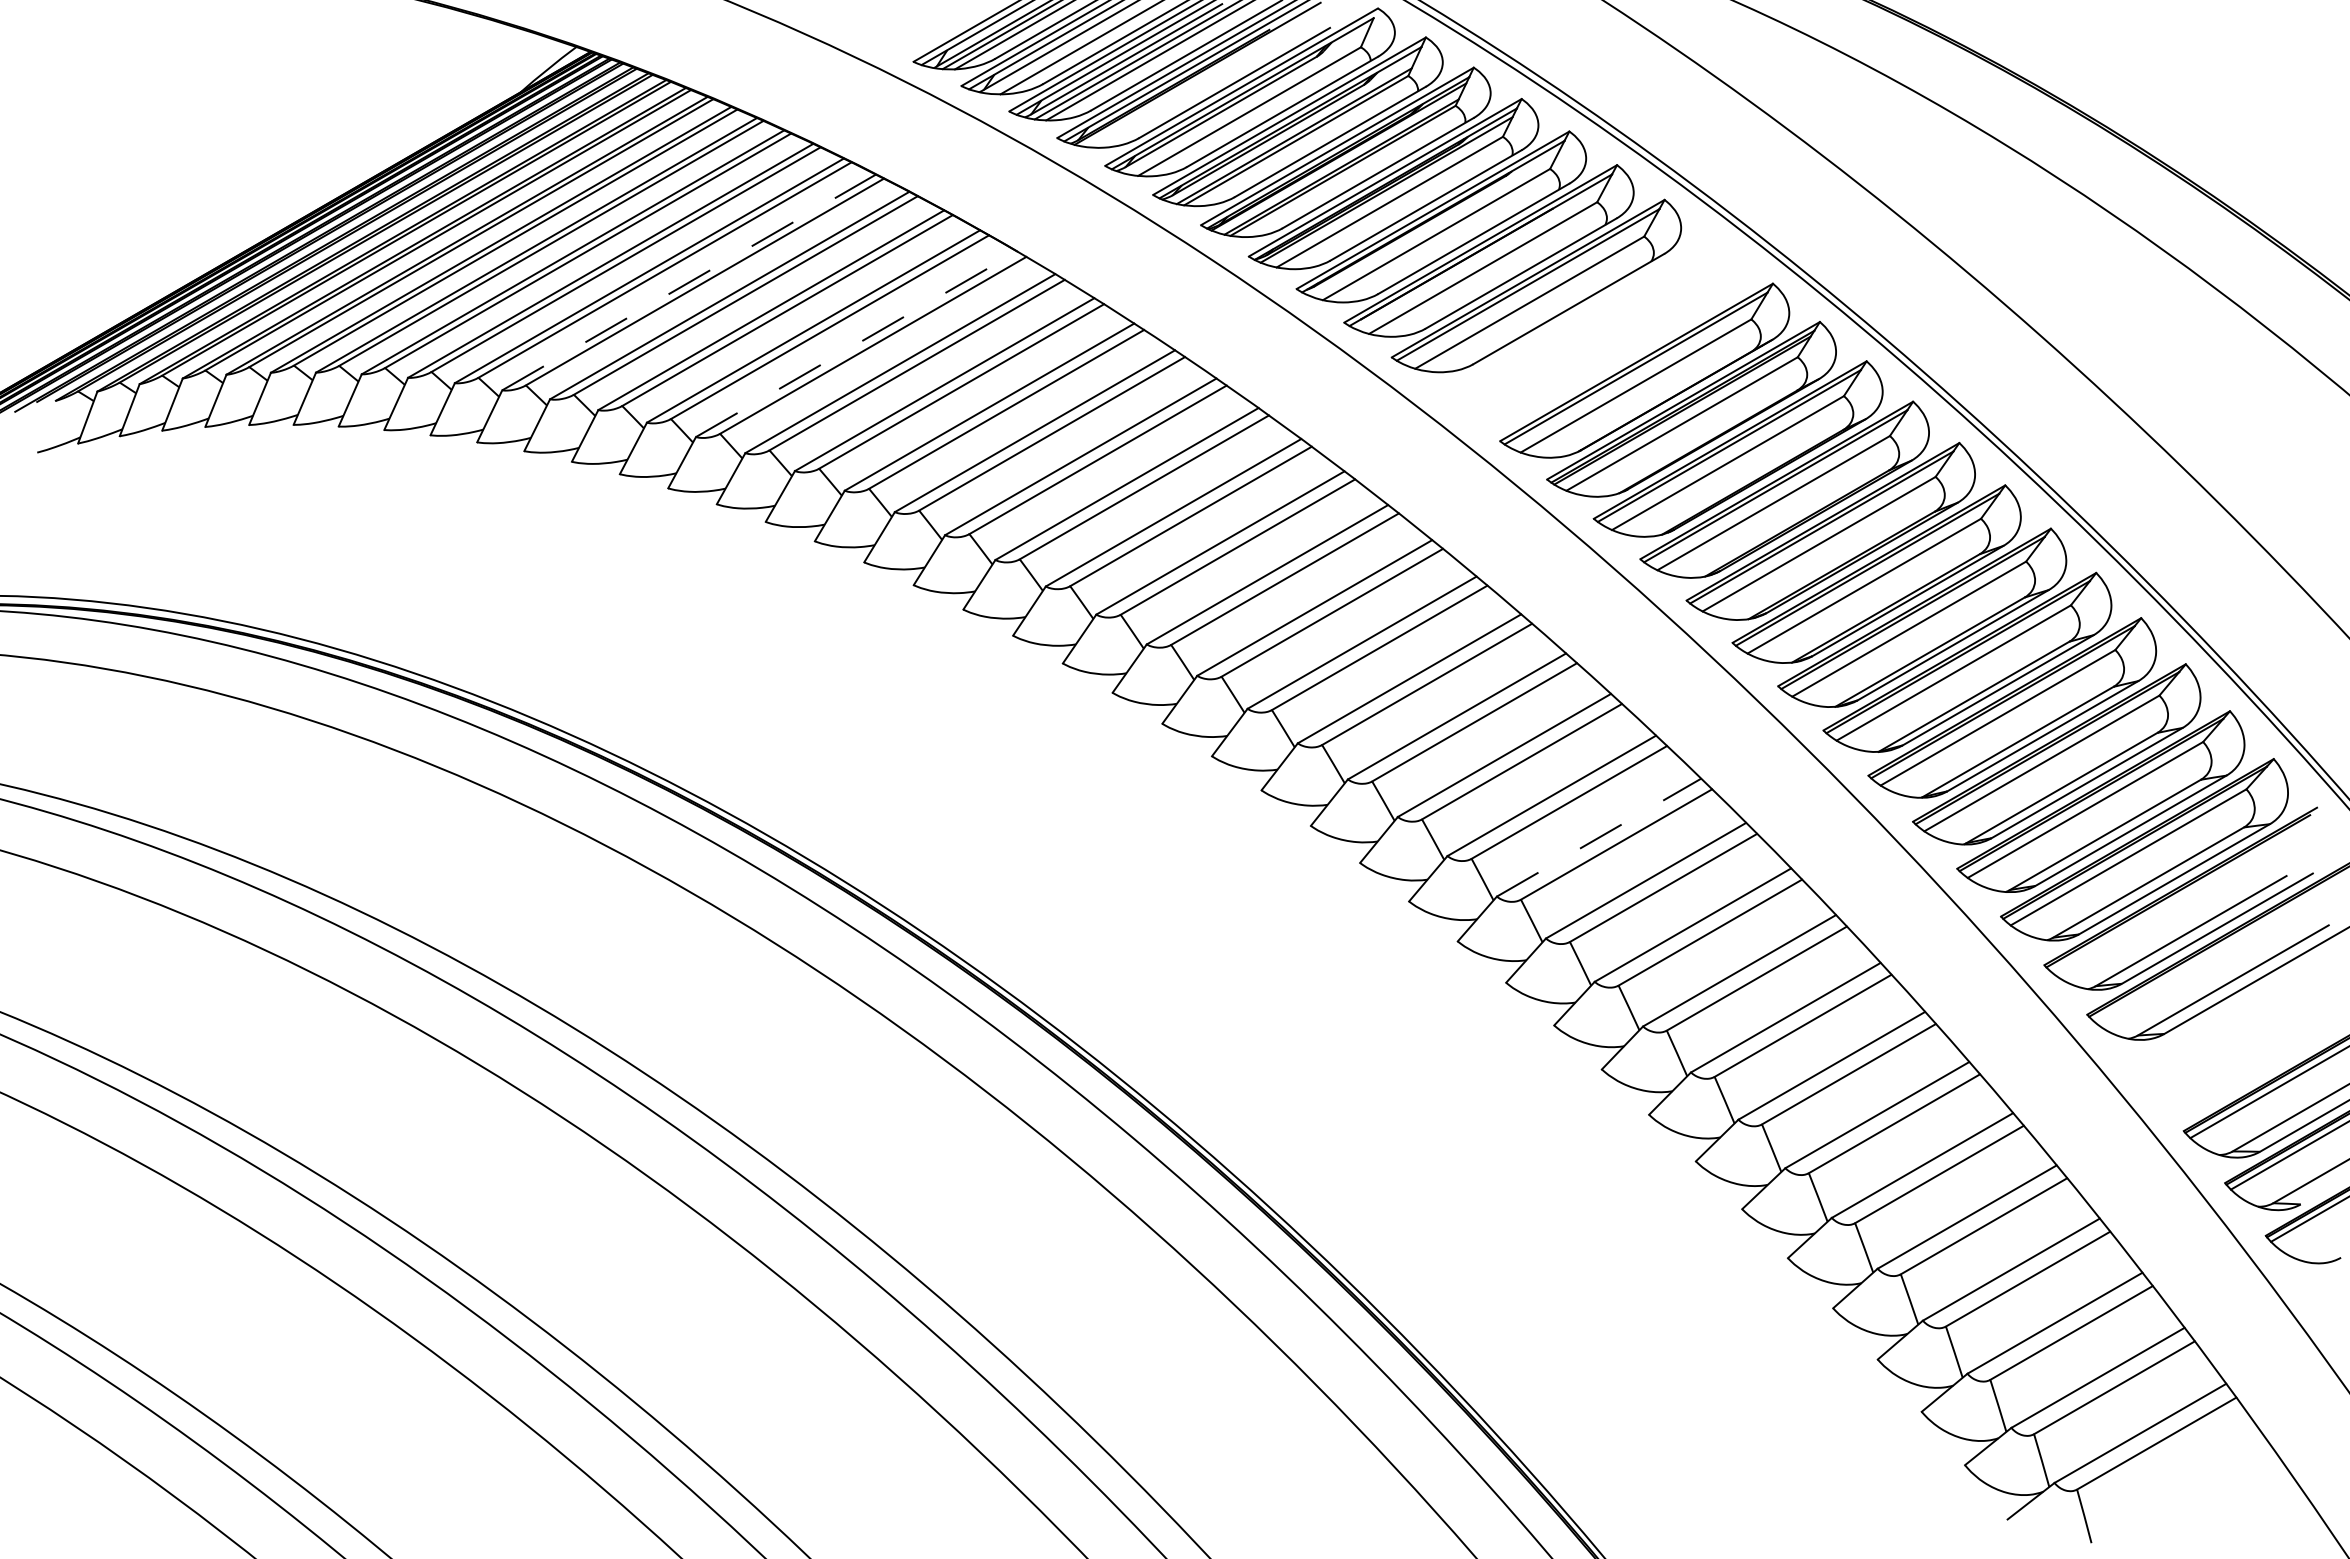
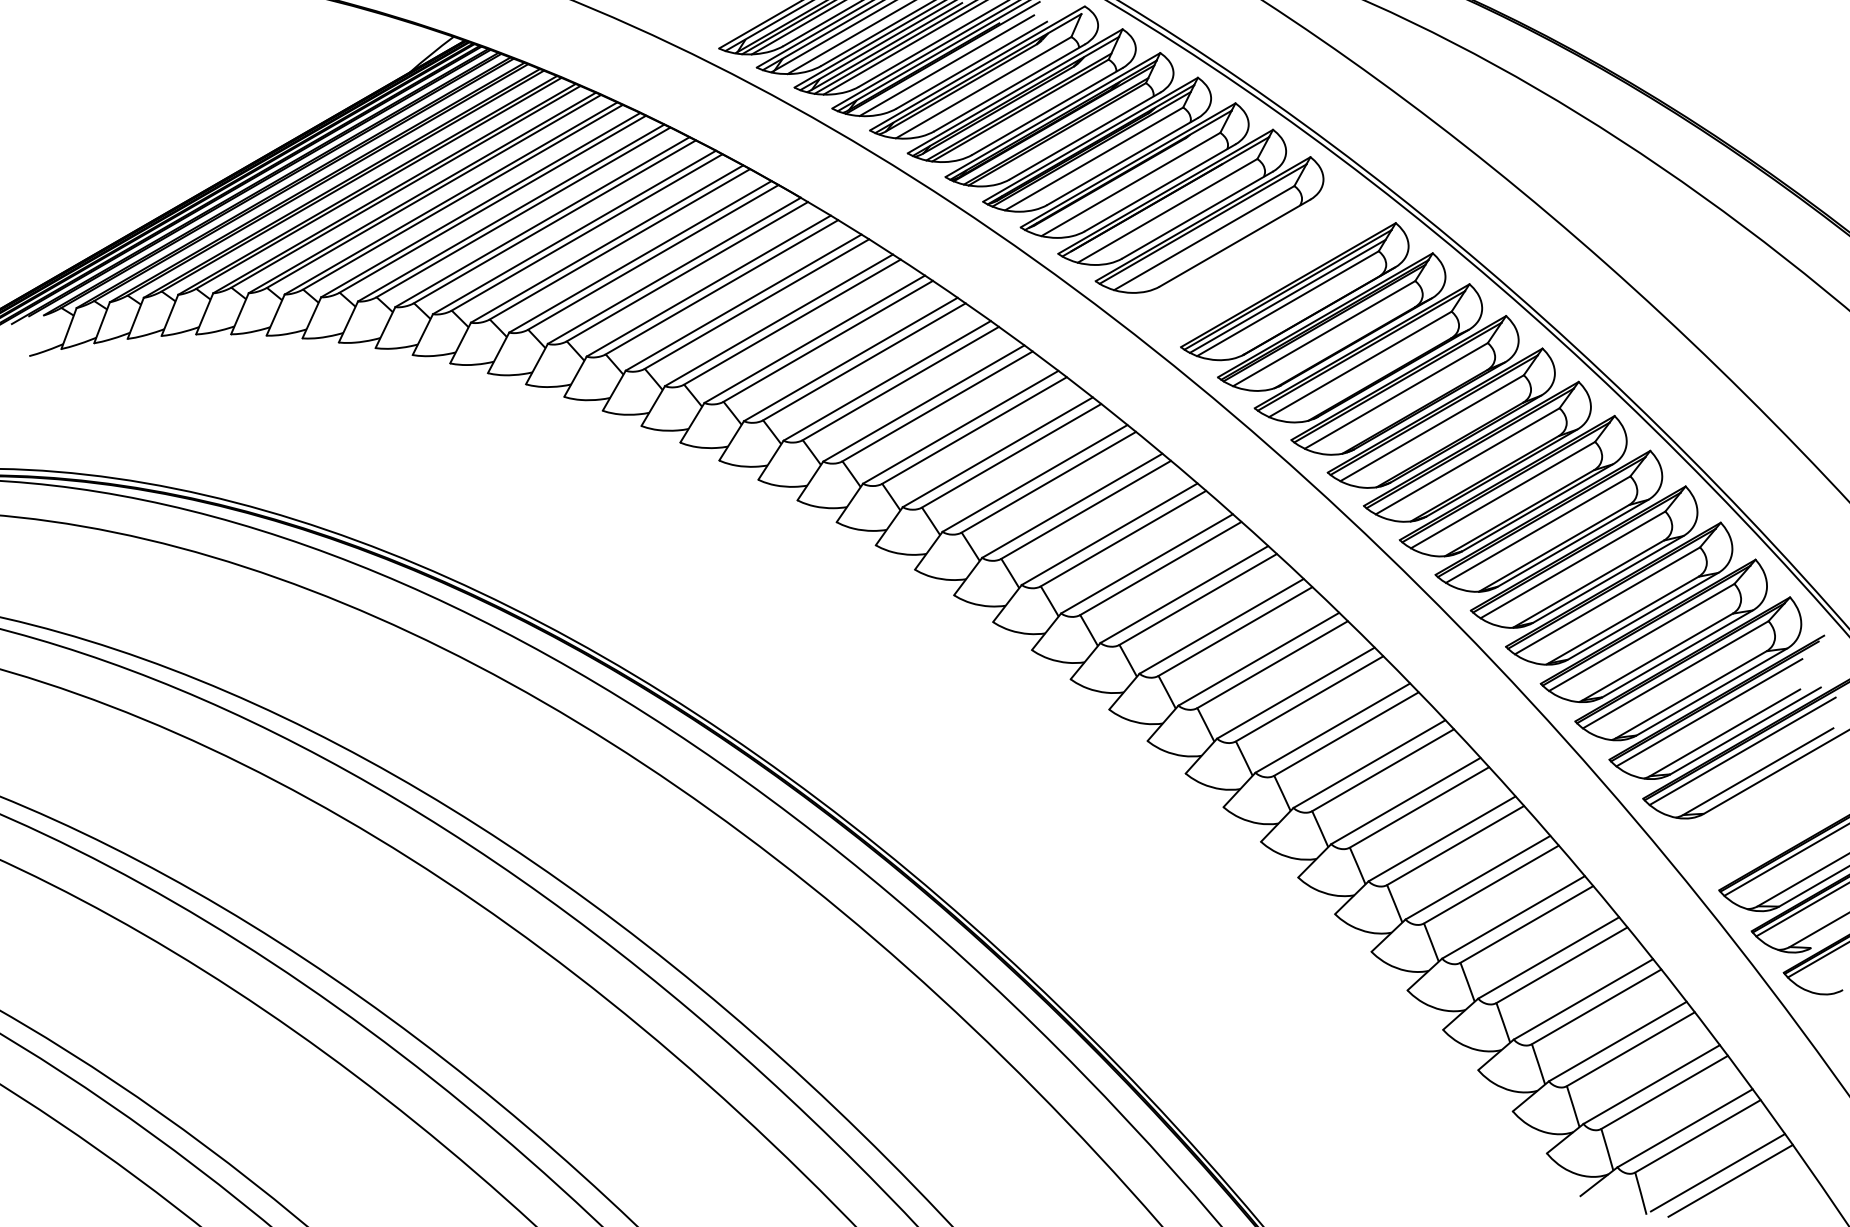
line: (1202, 83) -> (946, 65), added
line: (689, 282) -> (542, 222), dashed -> solid
line: (856, 344) -> (674, 271), dashed -> solid
line: (1635, 376) -> (1287, 296), added
line: (1598, 837) -> (1258, 659), dashed -> solid
line: (2171, 905) -> (1709, 712), added
line: (2213, 954) -> (1742, 751), added
line: (2182, 1489) -> (1718, 1172), added
line: (2198, 1499) -> (1730, 1180), added

